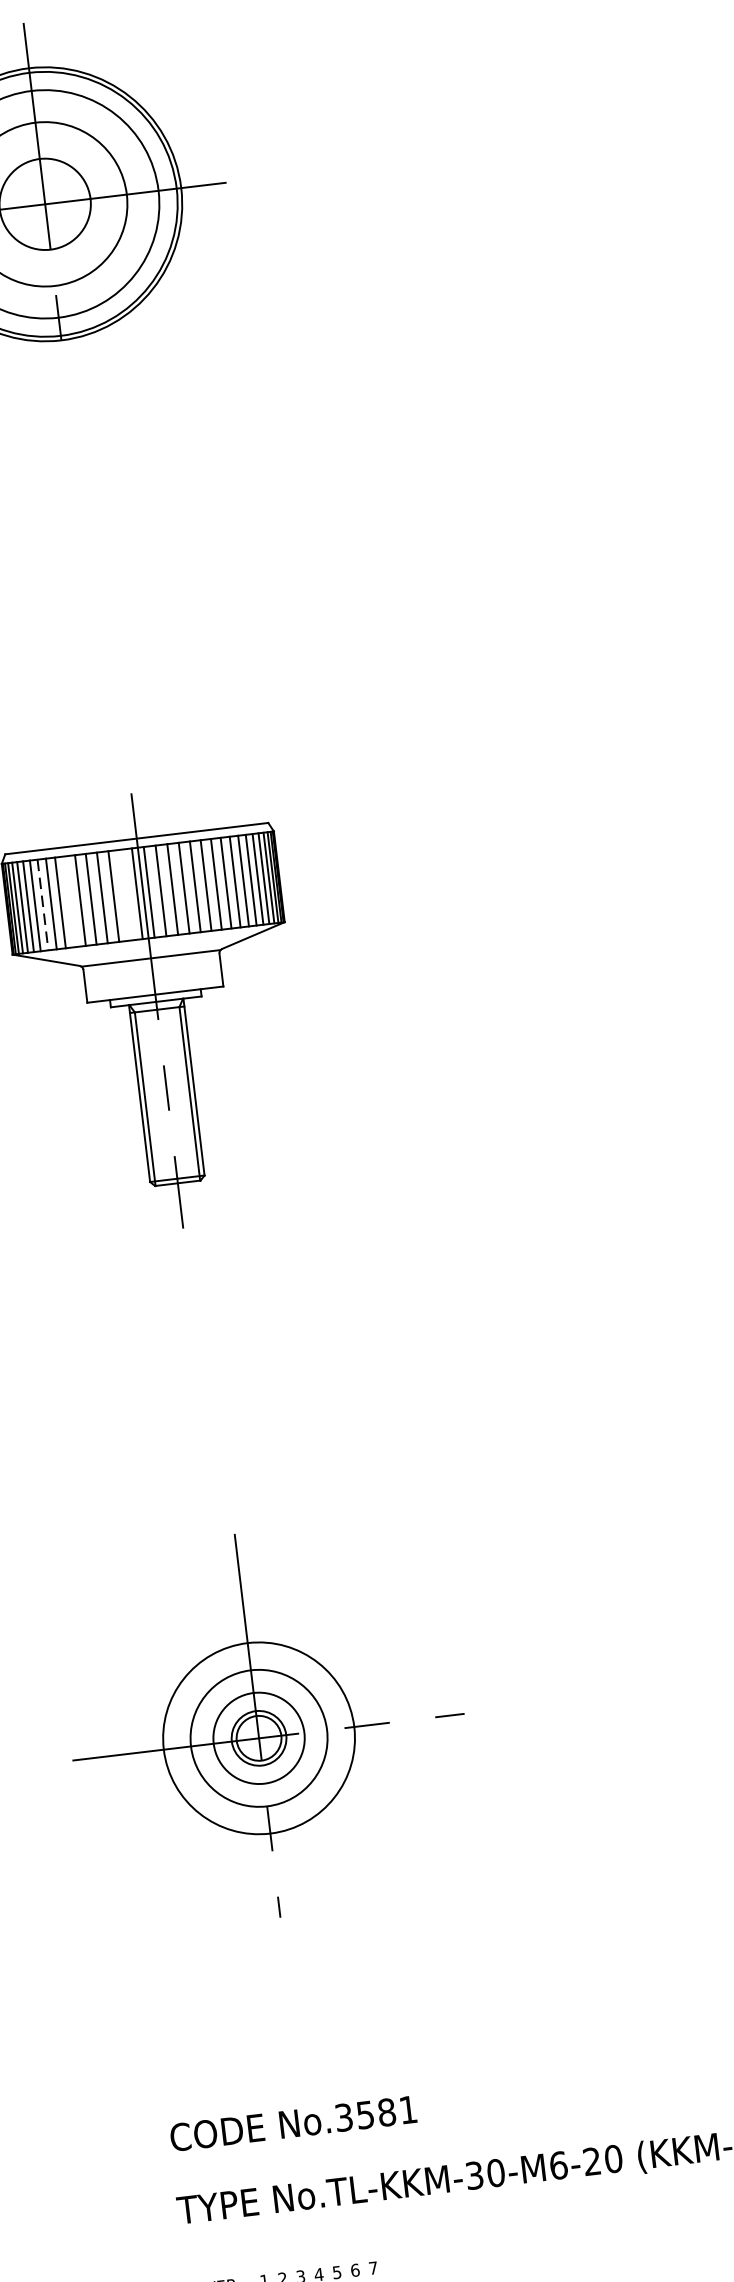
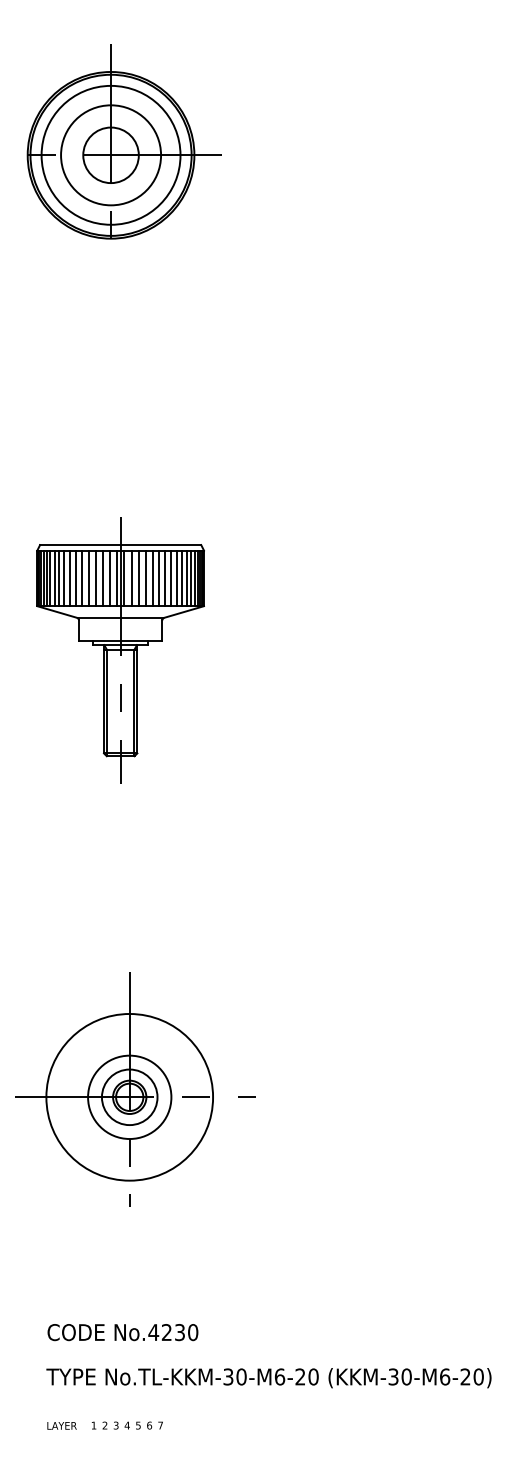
line: (125, 895) -> (109, 578), added
line: (69, 901) -> (75, 578), added
line: (43, 905) -> (59, 578), dashed -> solid
circle: (258, 1737) -> (129, 1096), size x1.43
text: (376, 2113) -> (173, 1332), No.3581 -> No.4230

